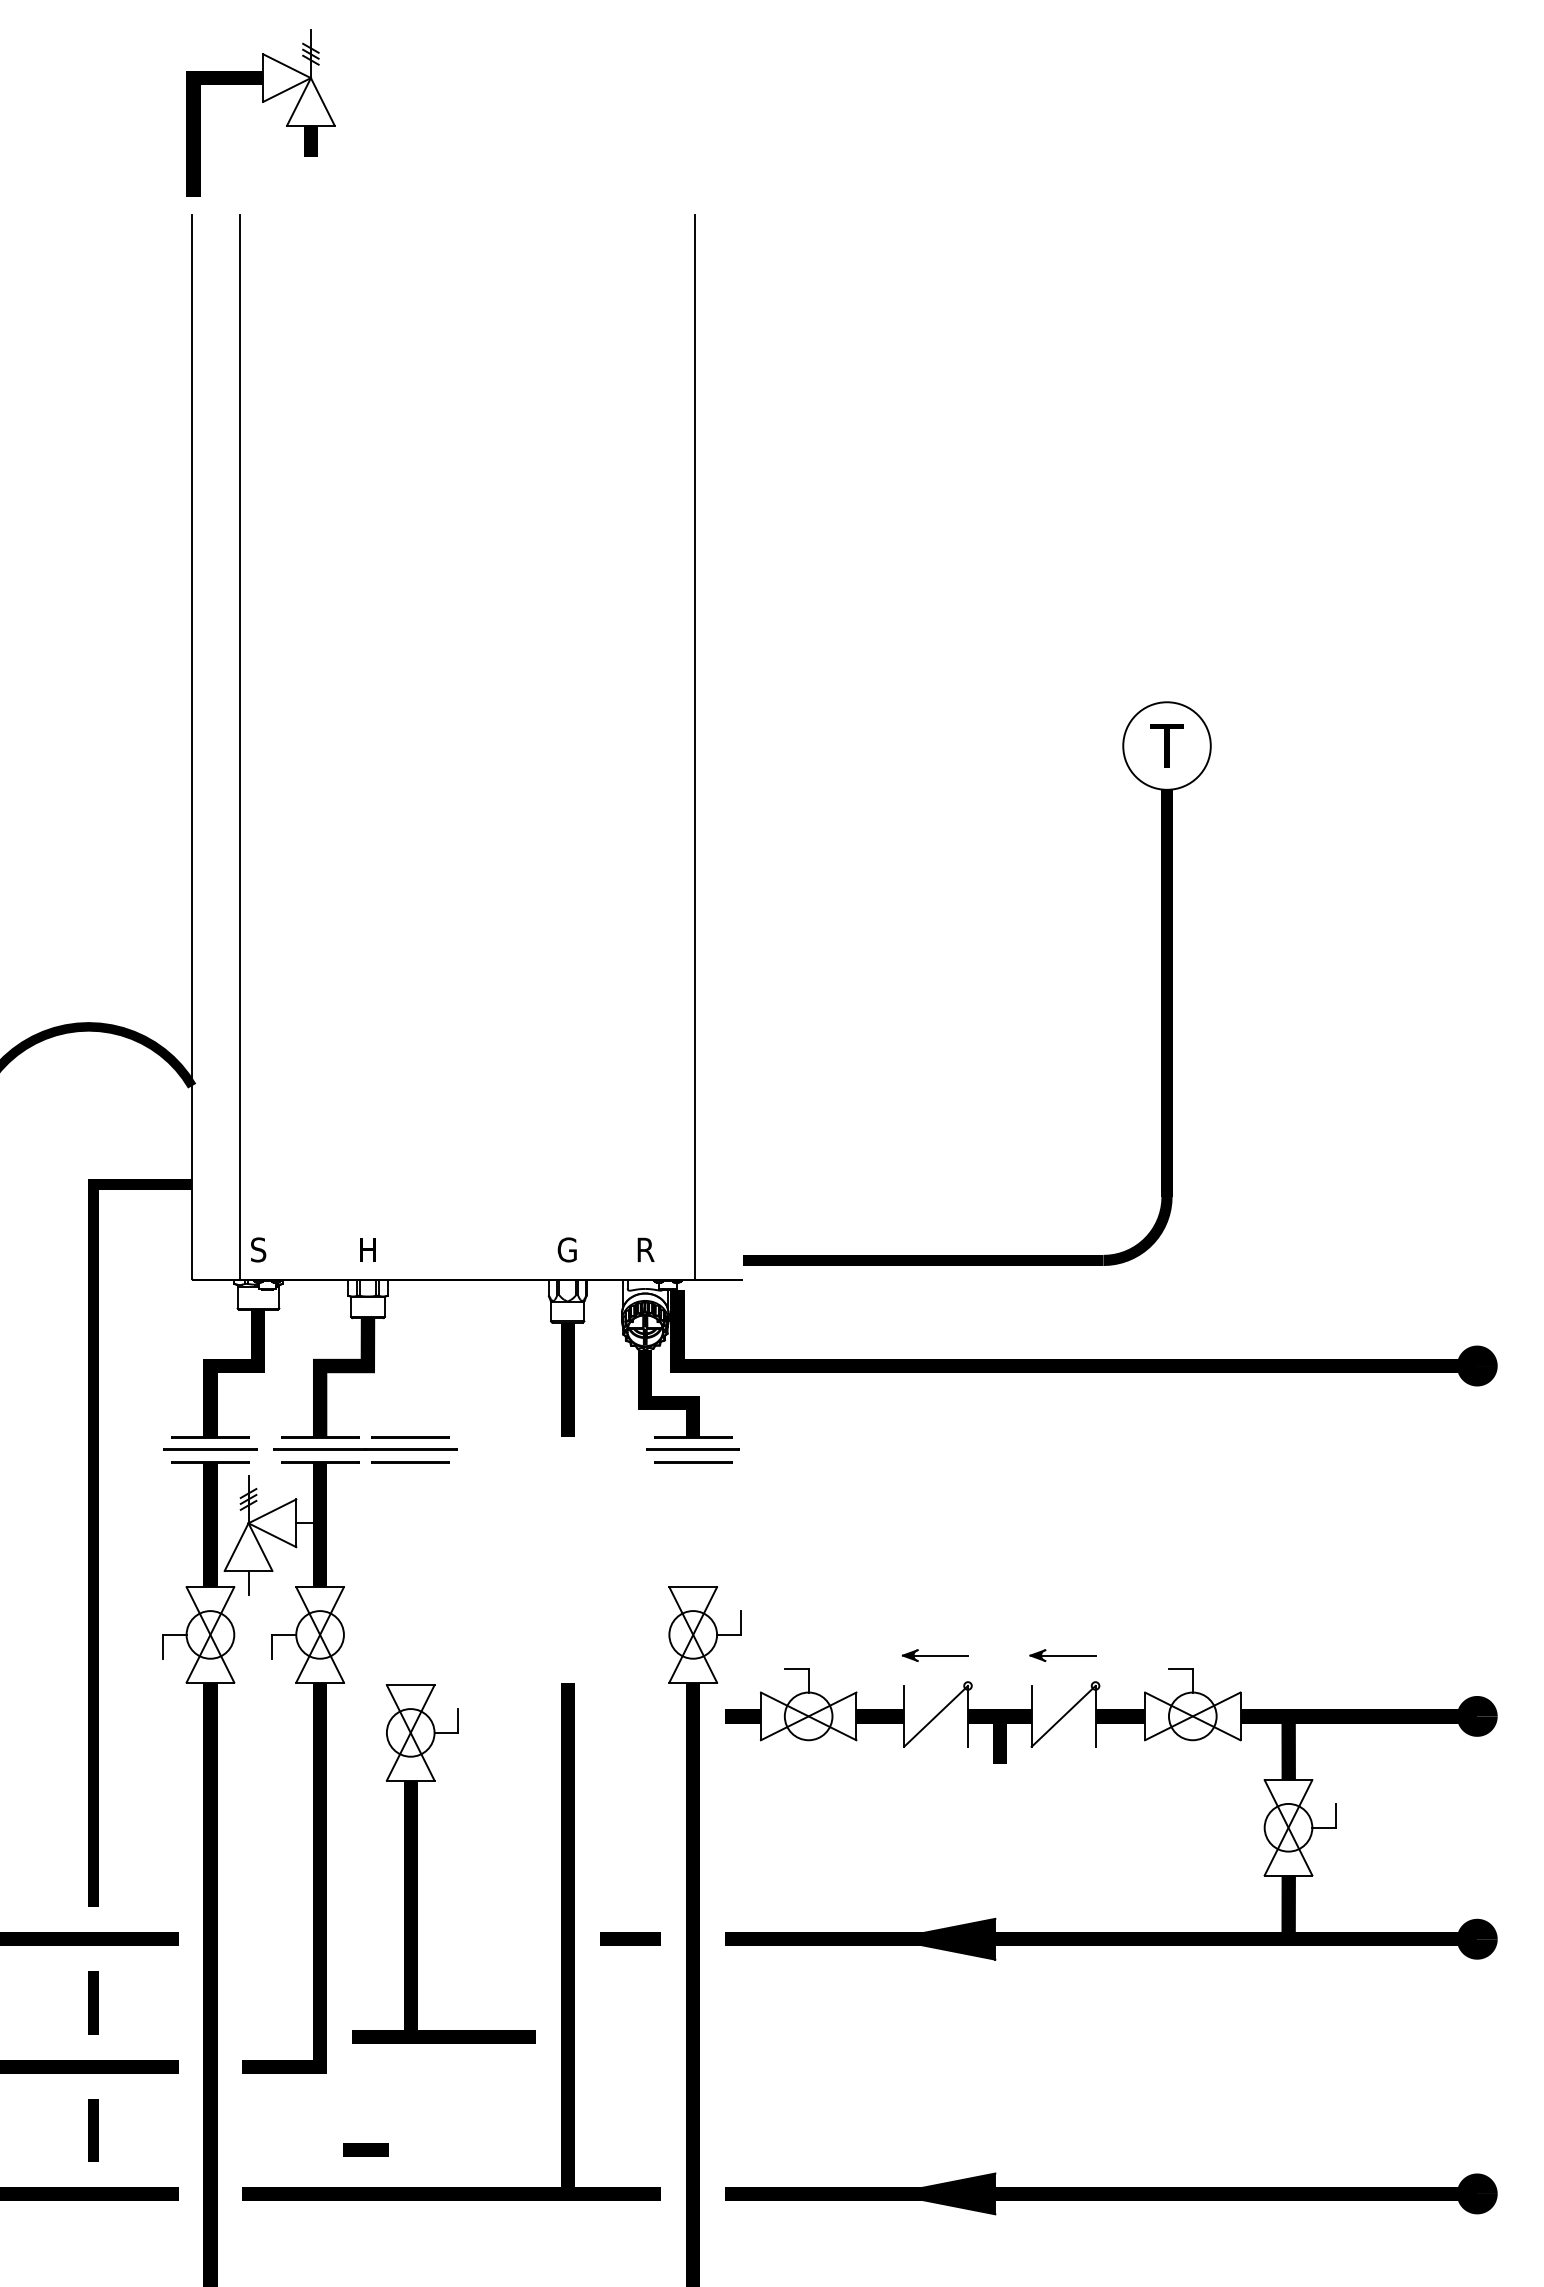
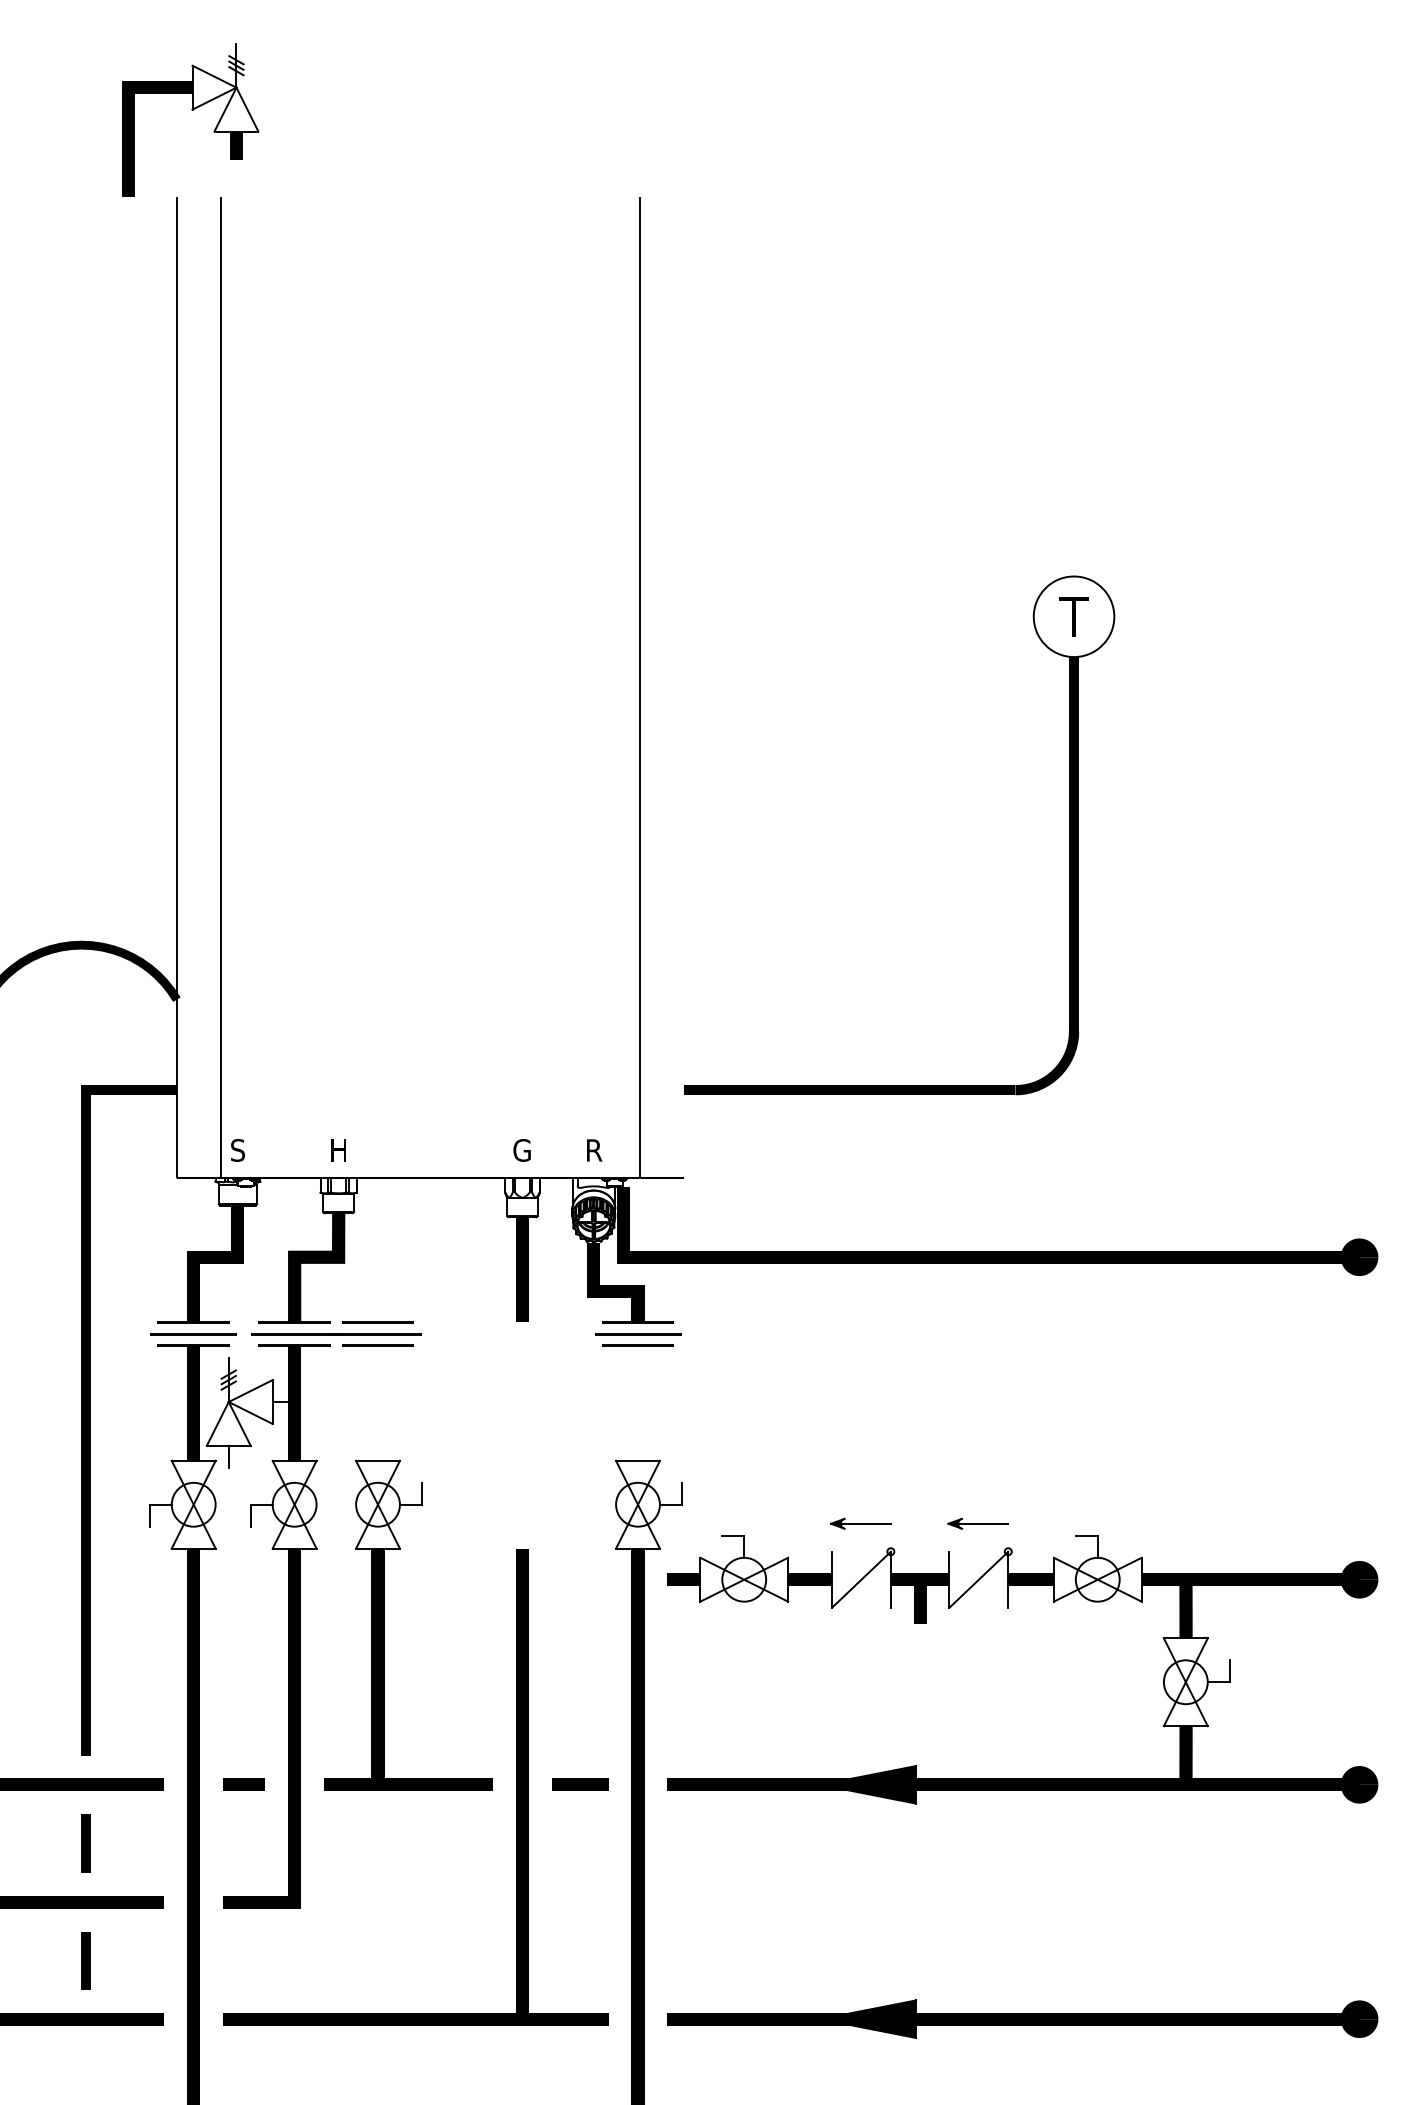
part: (262, 102) -> (191, 110), moved
part: (1161, 983) -> (1068, 835), moved
part: (417, 1863) -> (384, 1624), moved
line: (365, 2149) -> (243, 1784), moved

